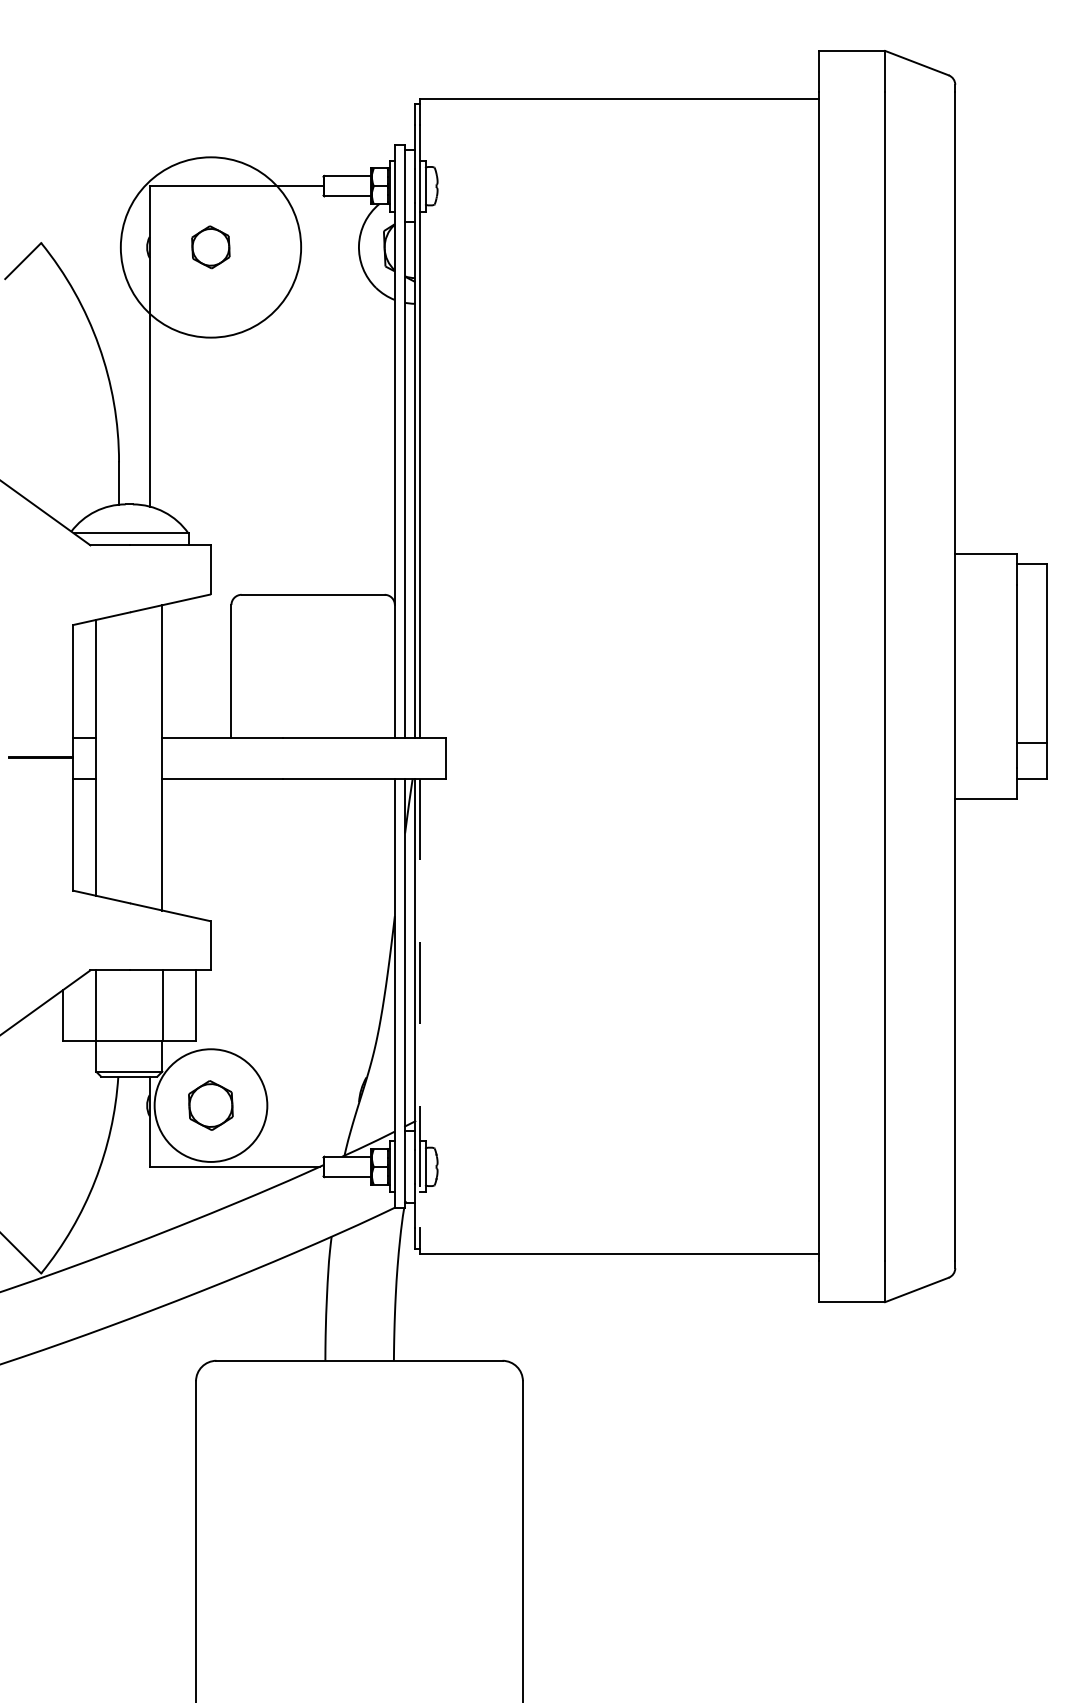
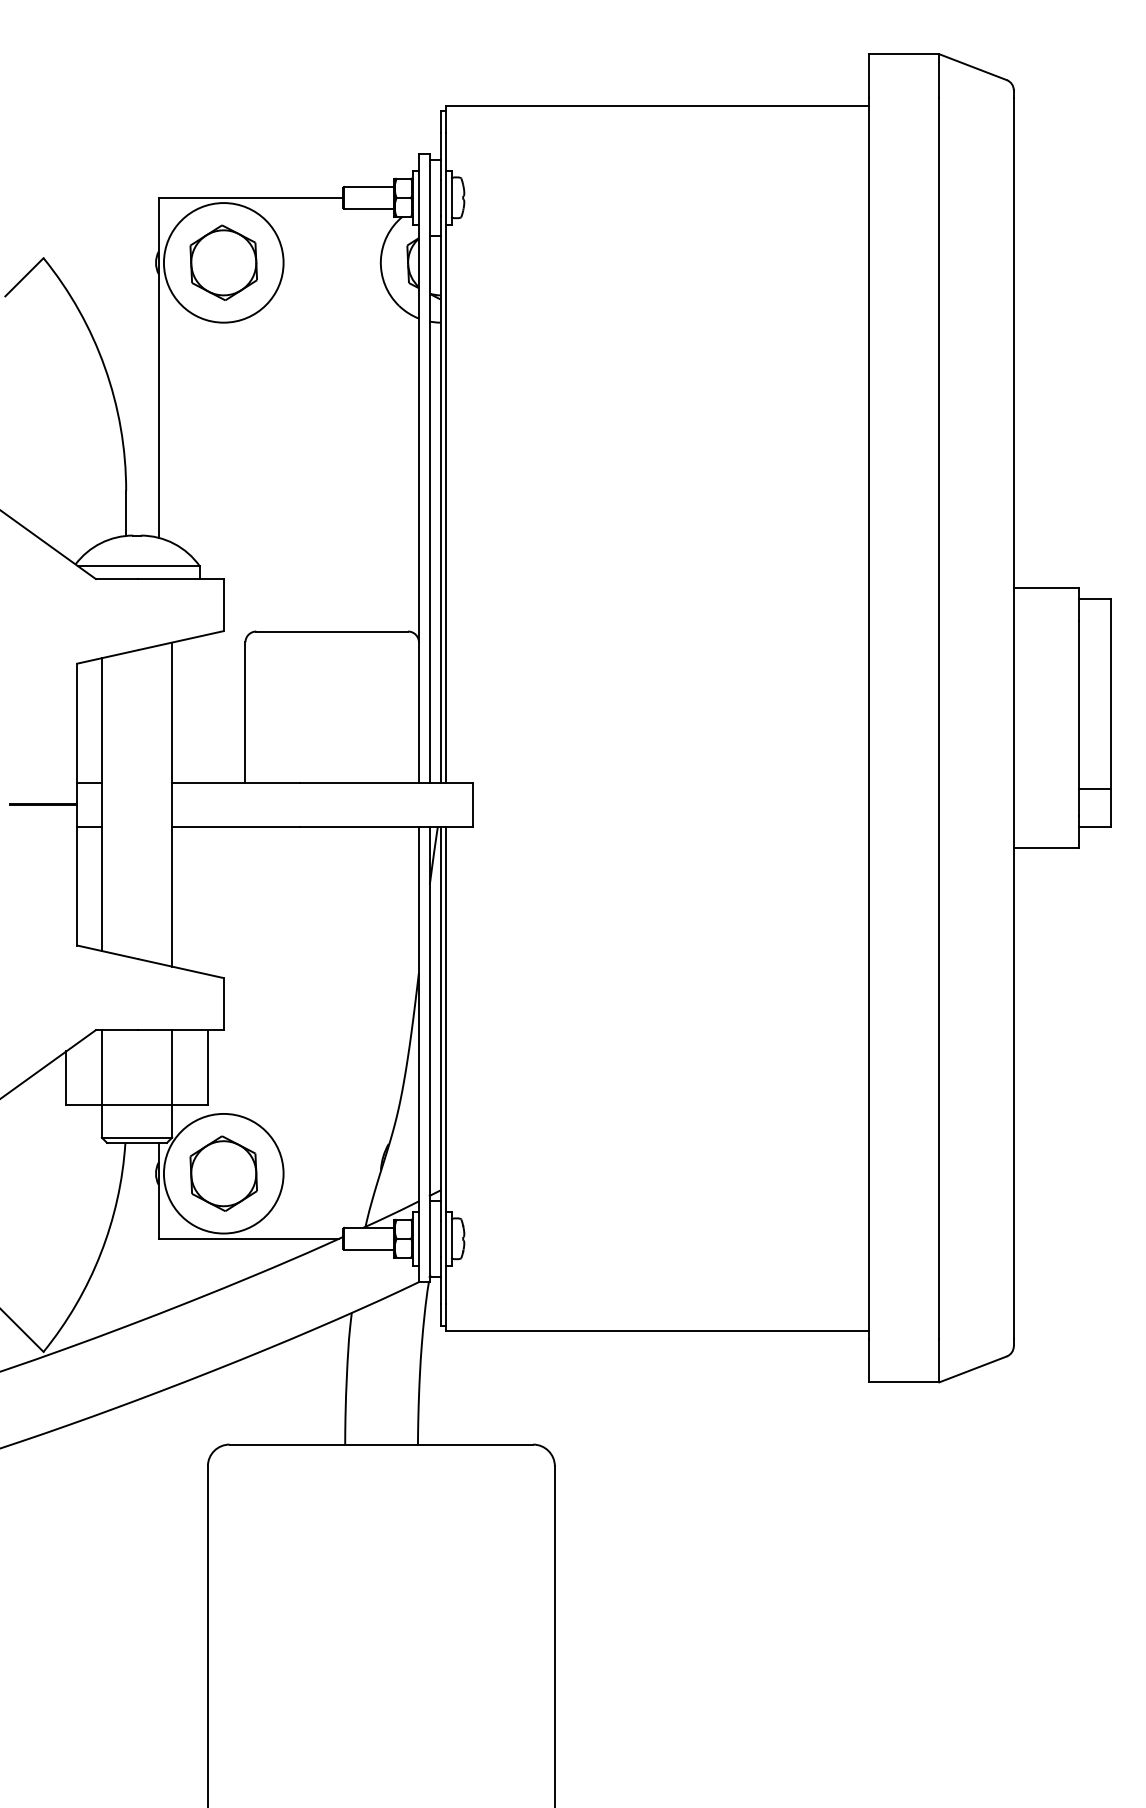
circle: (210, 247) -> (223, 262), size x0.62
part: (210, 247) -> (223, 262), size x1.67
line: (420, 1003) -> (446, 1065), dashed -> solid
part: (210, 1105) -> (223, 1173), size x1.43

